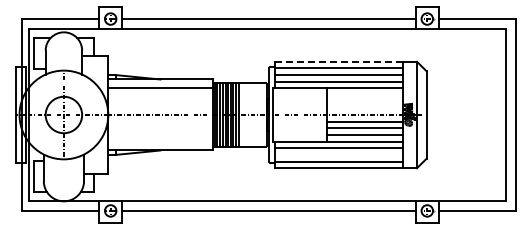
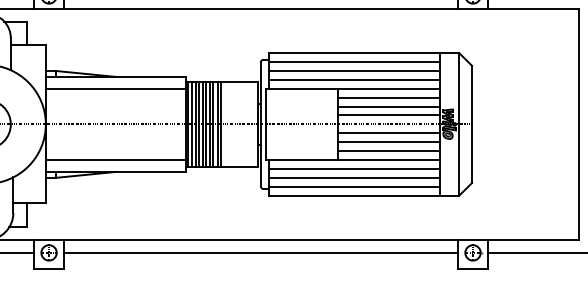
line: (338, 61) -> (354, 52), dashed -> solid
line: (364, 95) -> (388, 98), added
line: (364, 101) -> (388, 106), added
line: (364, 108) -> (388, 115), added
line: (160, 141) -> (115, 159), added
line: (338, 154) -> (354, 177), added

